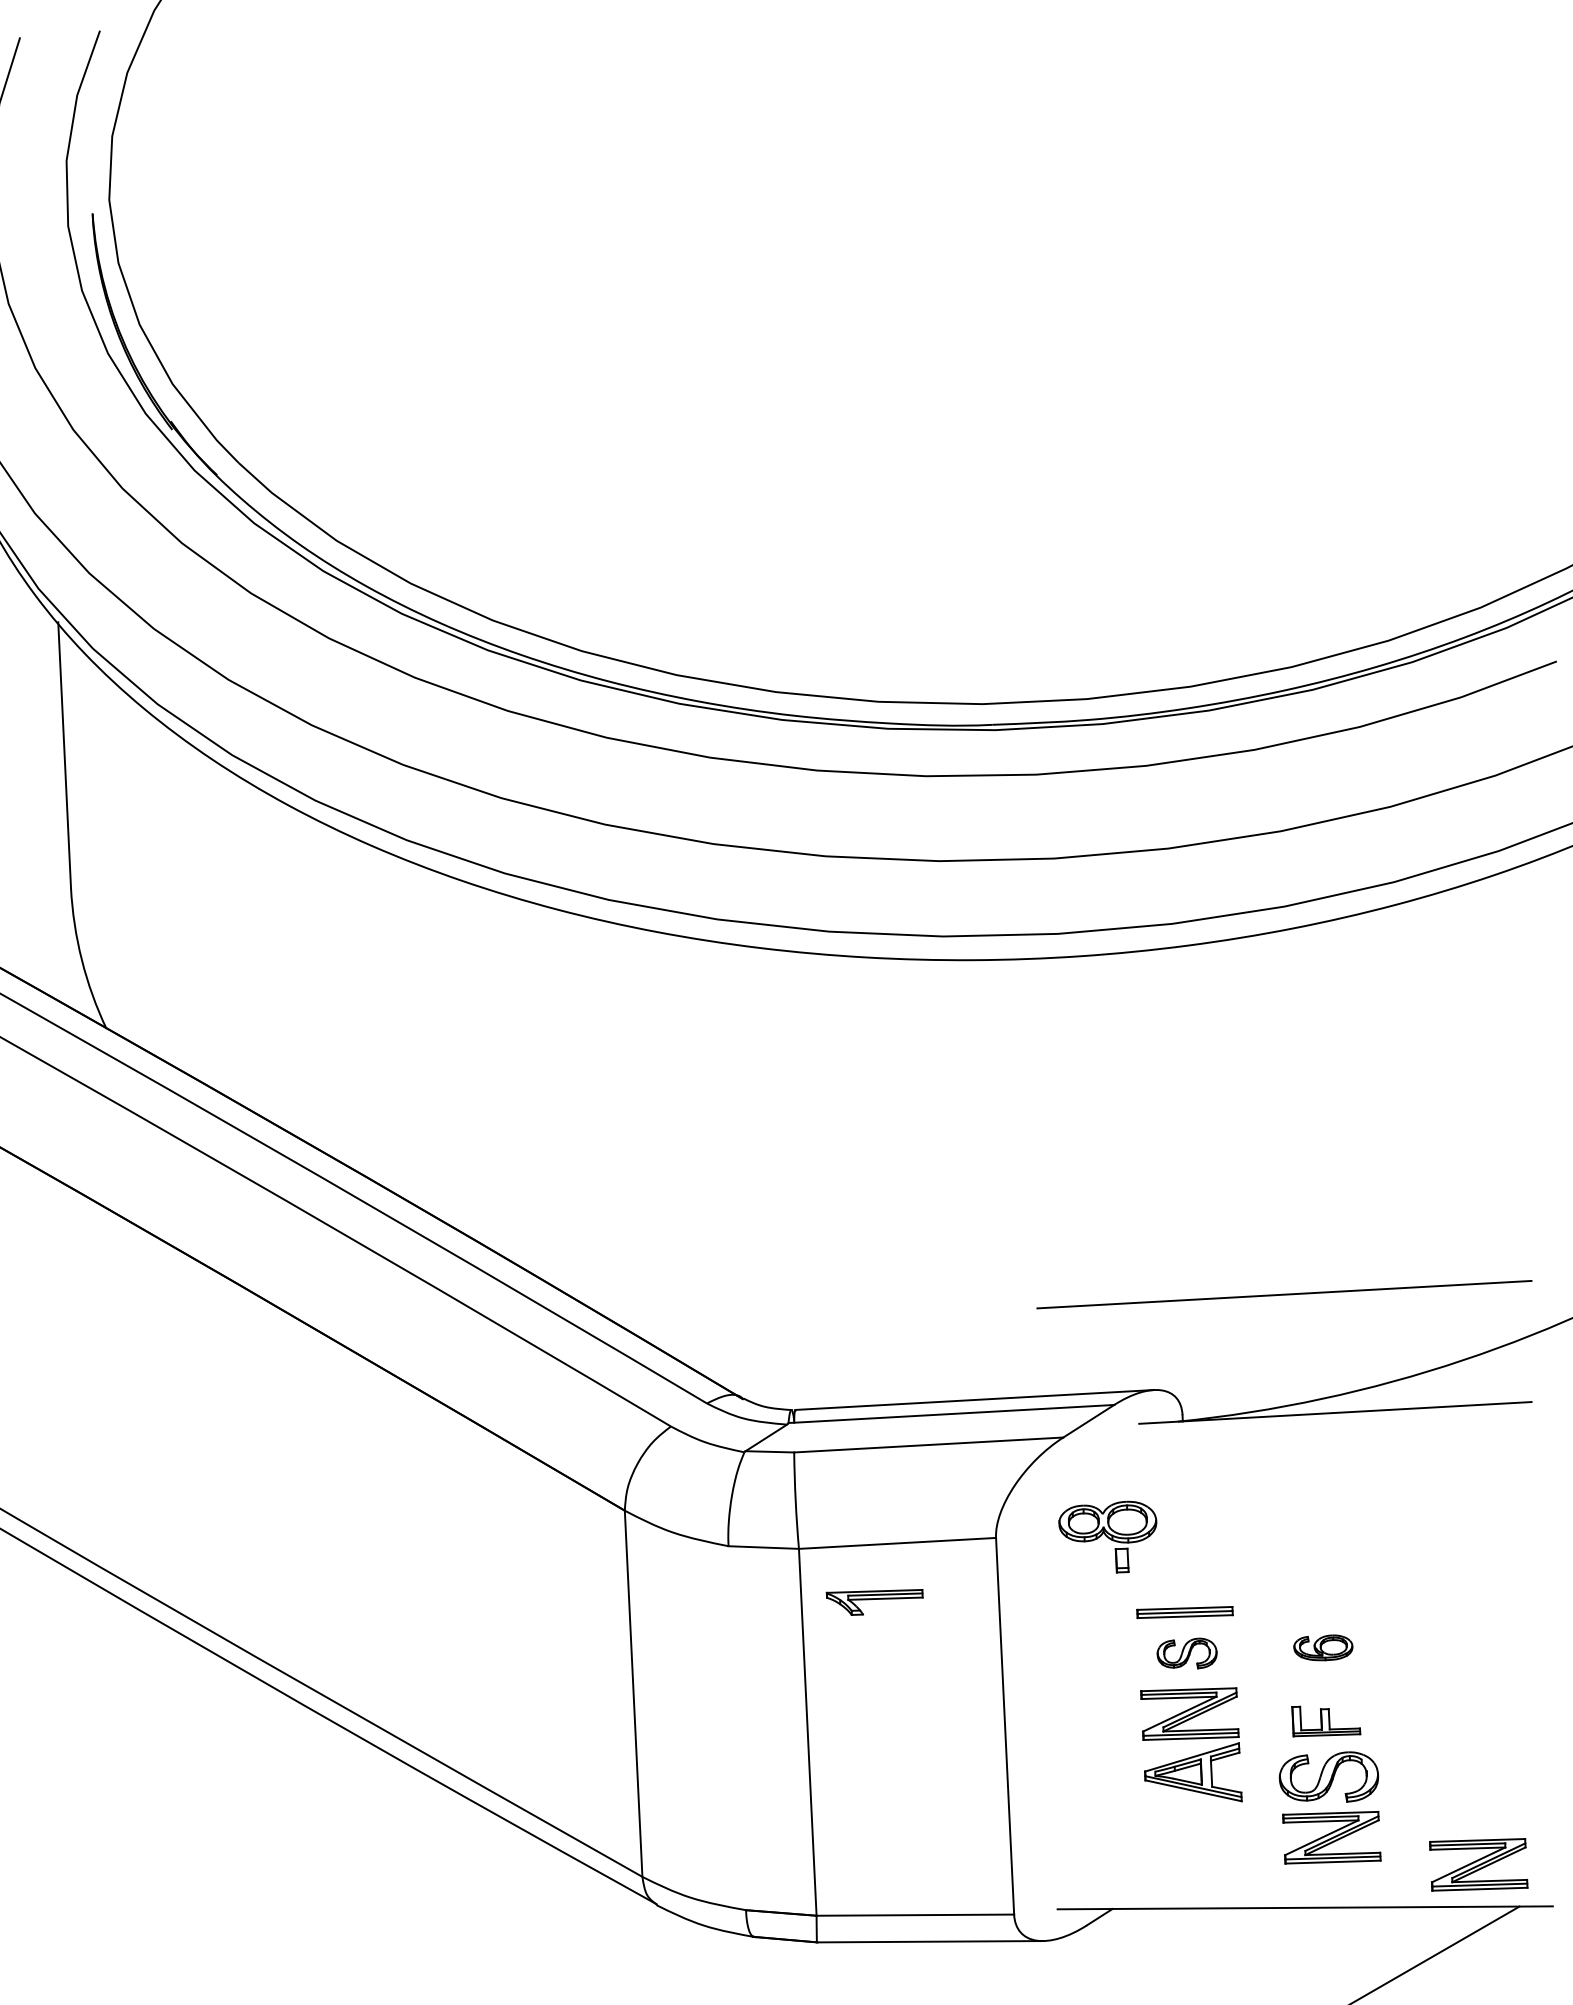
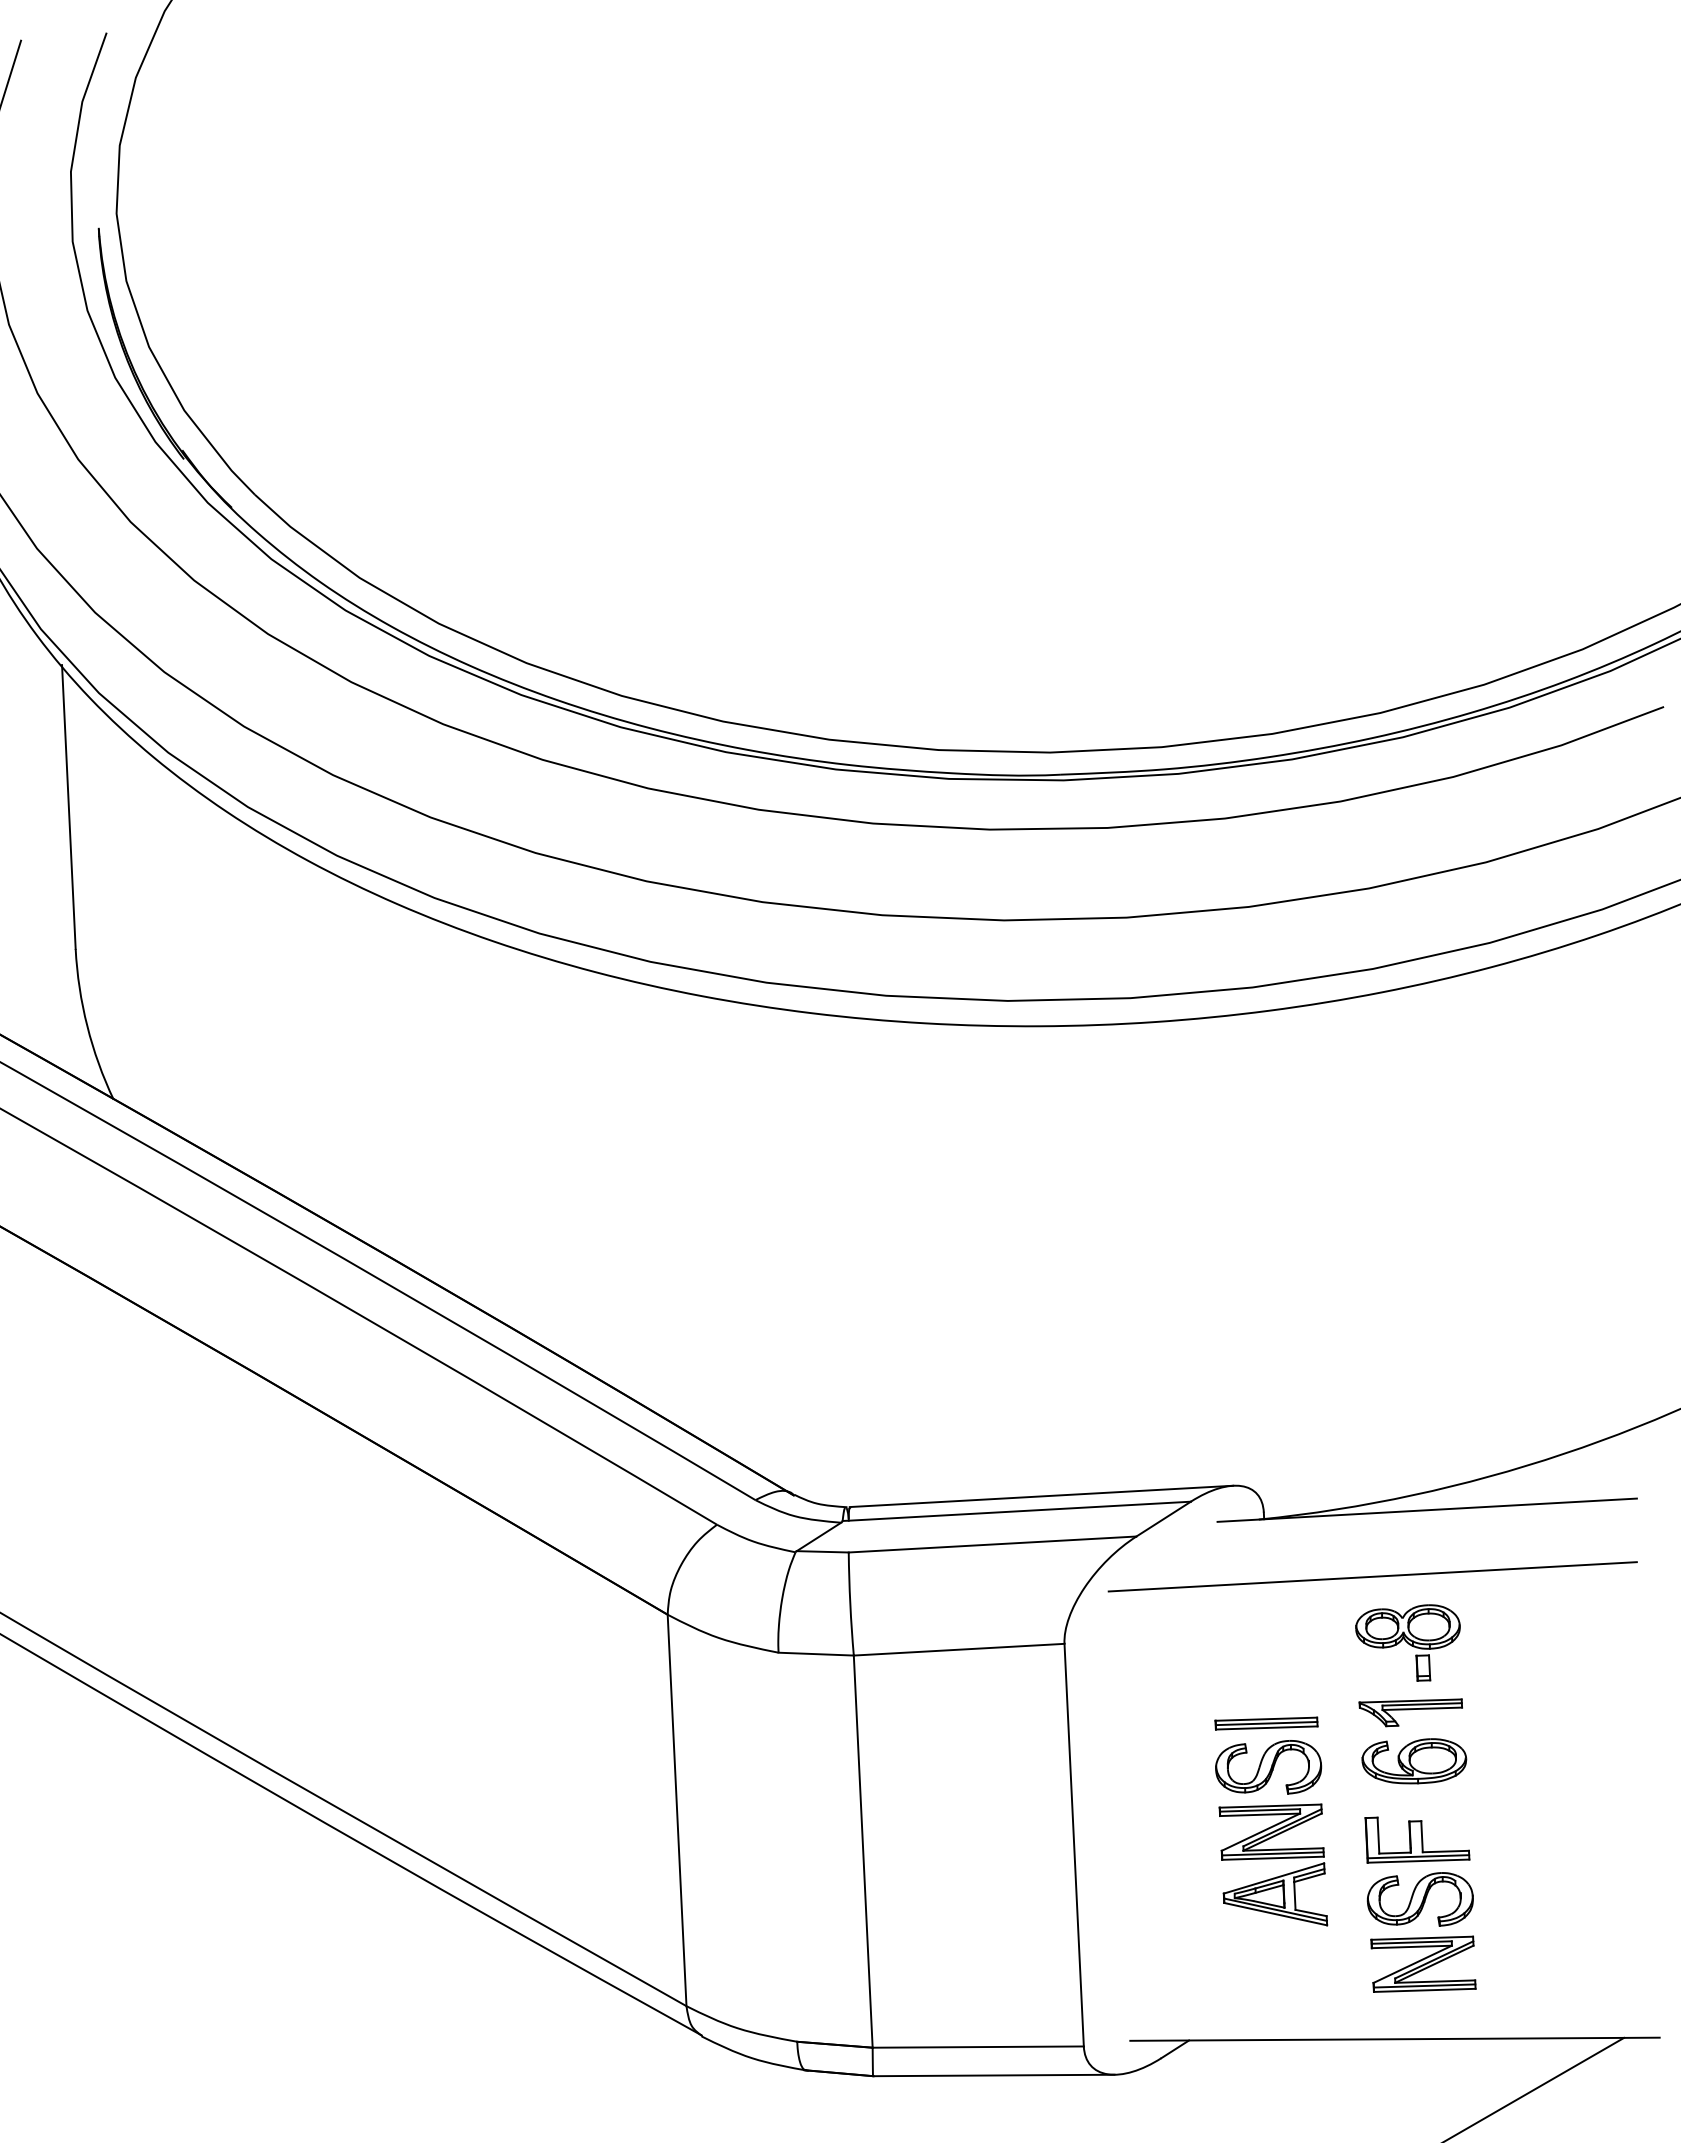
line: (1284, 1294) -> (1372, 1576), moved
part: (1107, 1536) -> (1407, 1642), moved
part: (874, 1602) -> (1410, 1712), moved
part: (1323, 1647) -> (1414, 1761), size x1.67
part: (1186, 1653) -> (1268, 1767), size x1.67
part: (1326, 1720) -> (1417, 1839), size x1.43
part: (1478, 1864) -> (1580, 1992), removed

